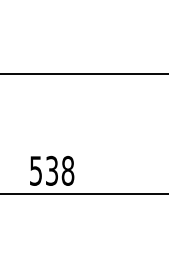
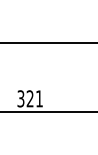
text: (52, 170) -> (30, 98), 538 -> 321

